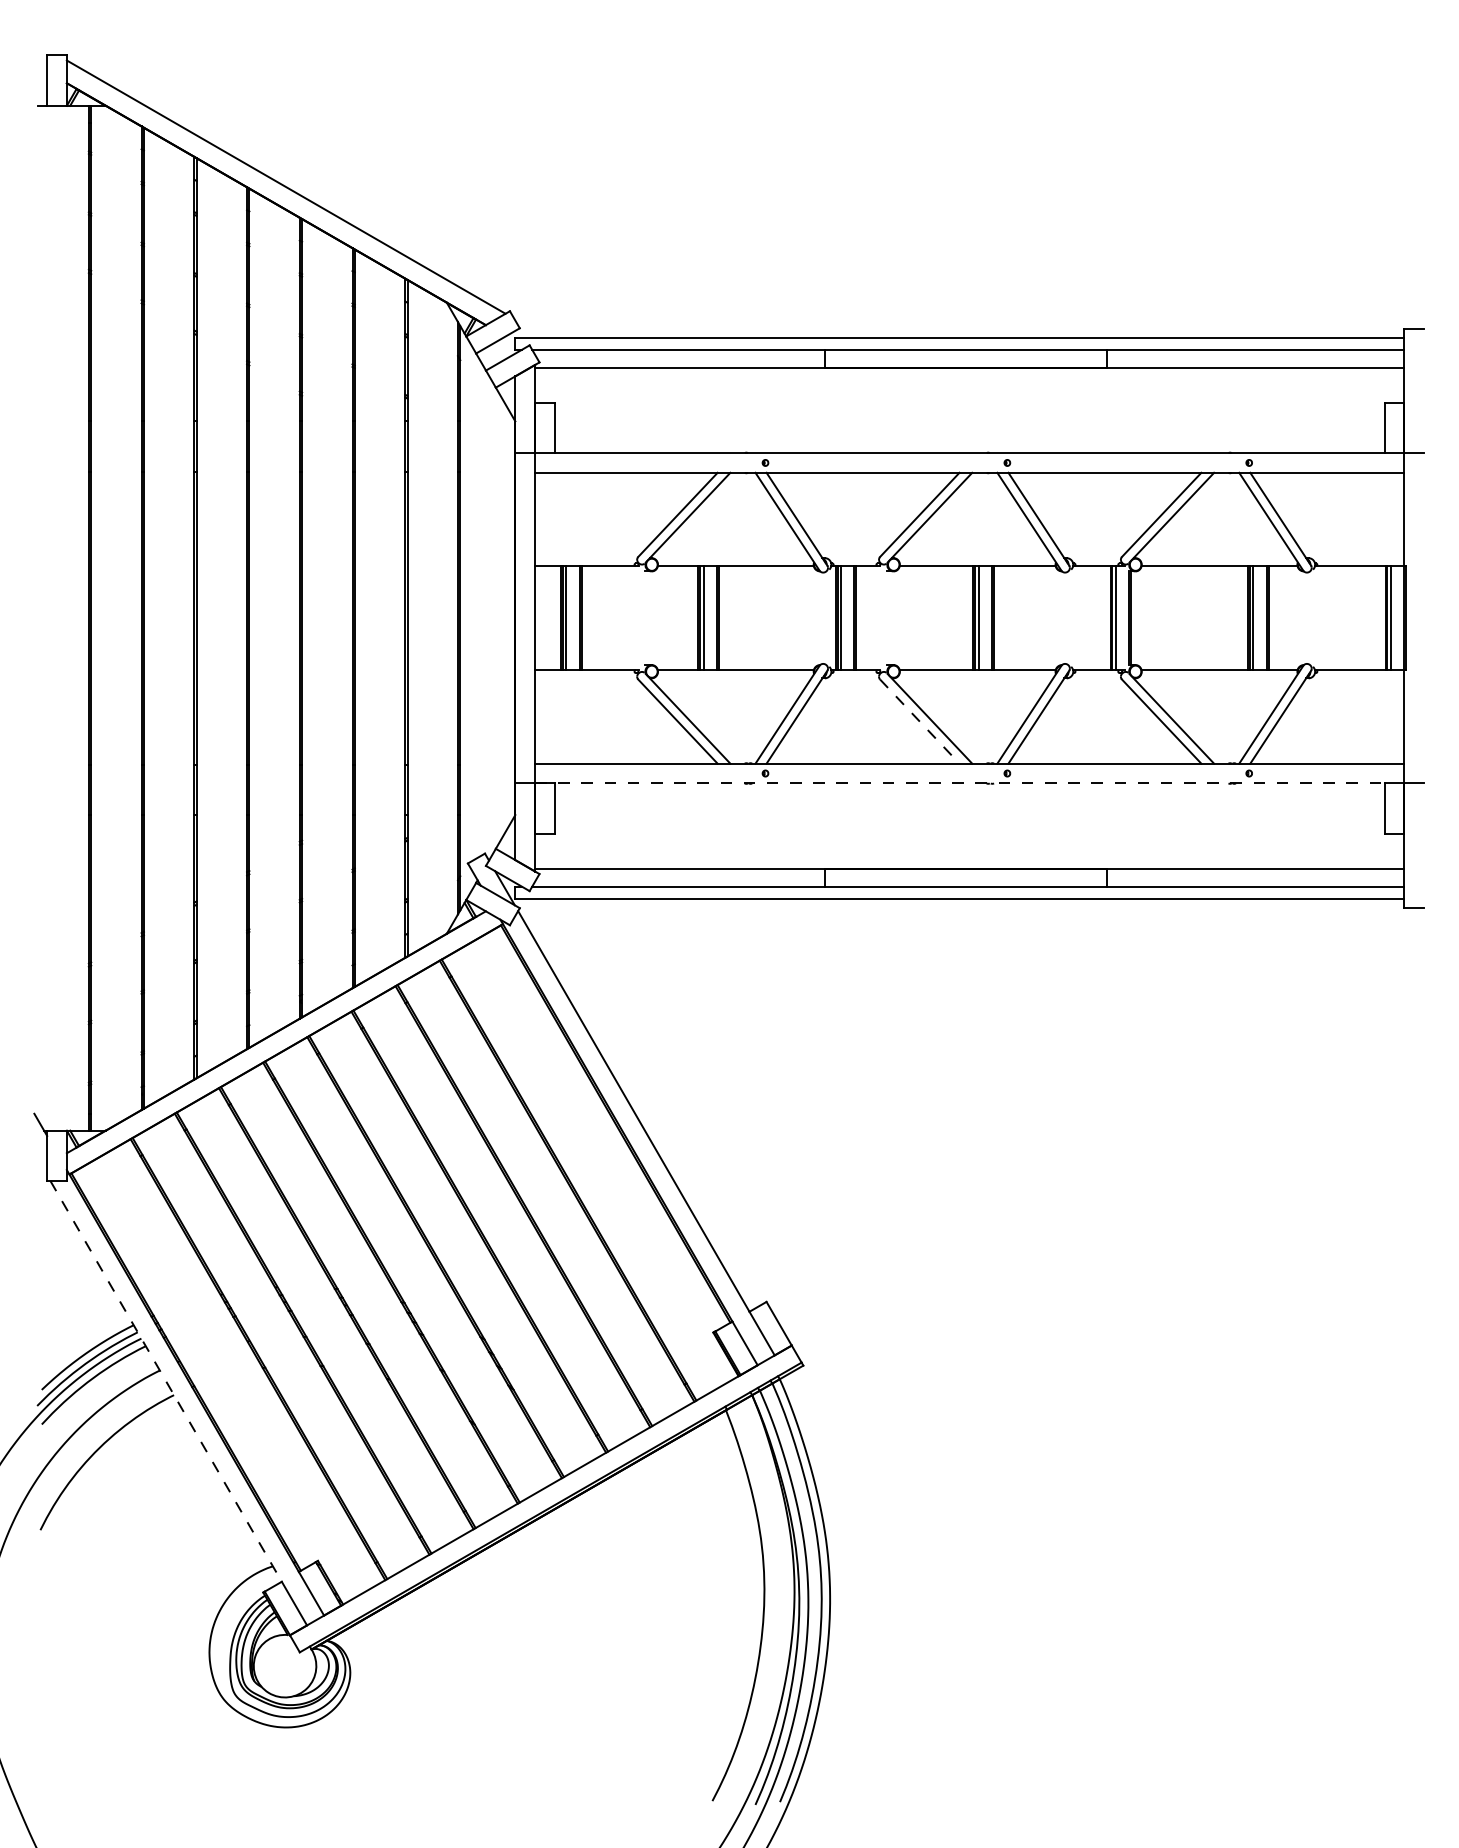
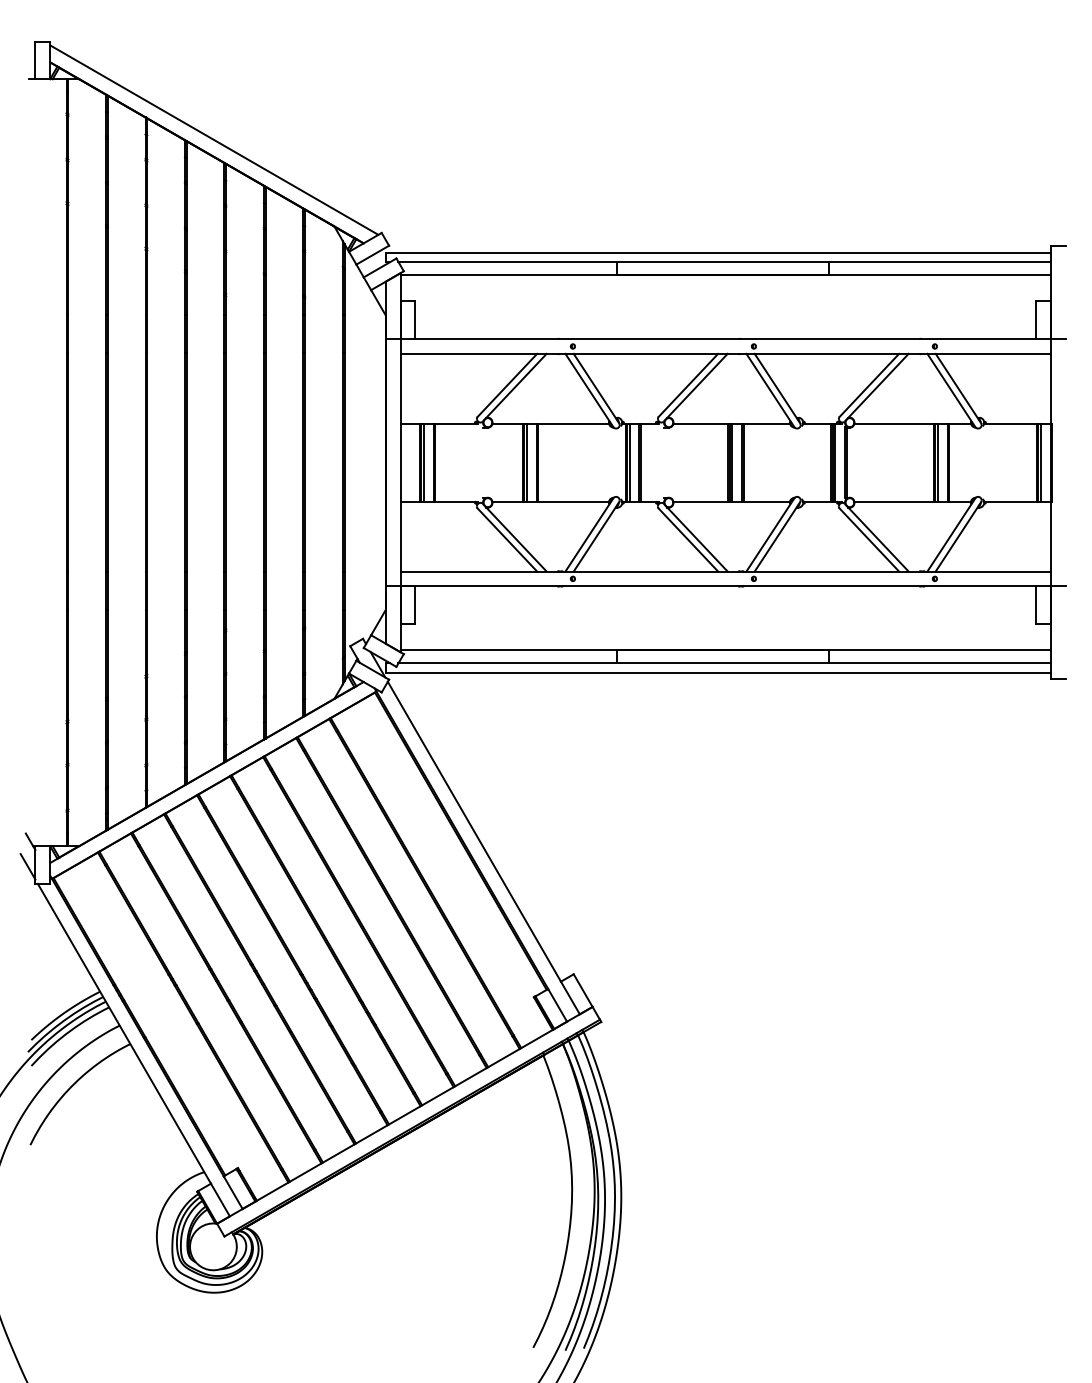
line: (919, 721) -> (688, 539), dashed -> solid
line: (959, 783) -> (718, 586), dashed -> solid
line: (37, 1158) -> (28, 866), added
line: (166, 1381) -> (124, 1033), dashed -> solid

